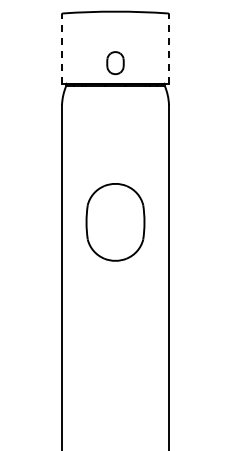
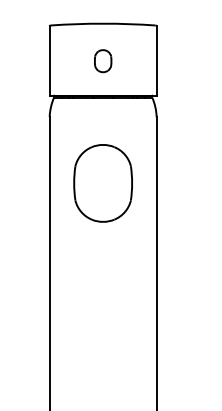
line: (61, 49) -> (49, 61), dashed -> solid
line: (168, 49) -> (156, 61), dashed -> solid
part: (115, 62) -> (103, 60), moved
part: (115, 222) -> (103, 183), moved

